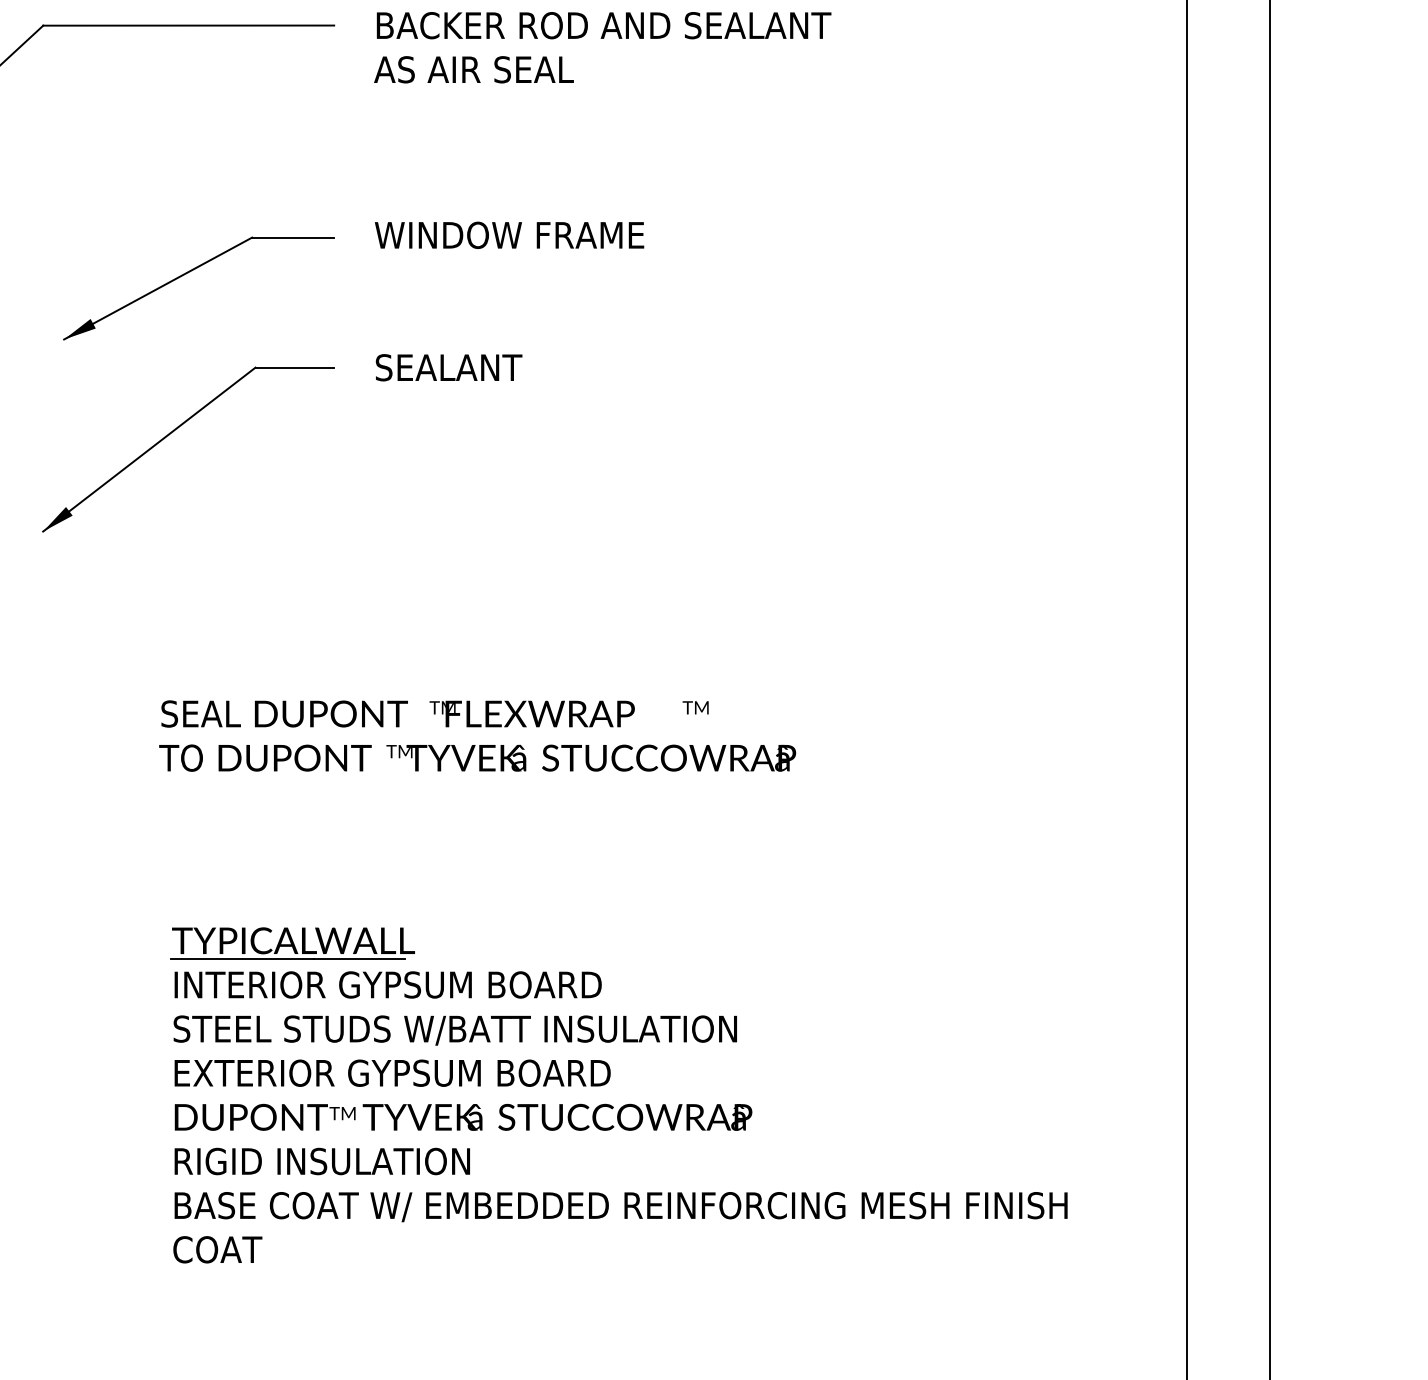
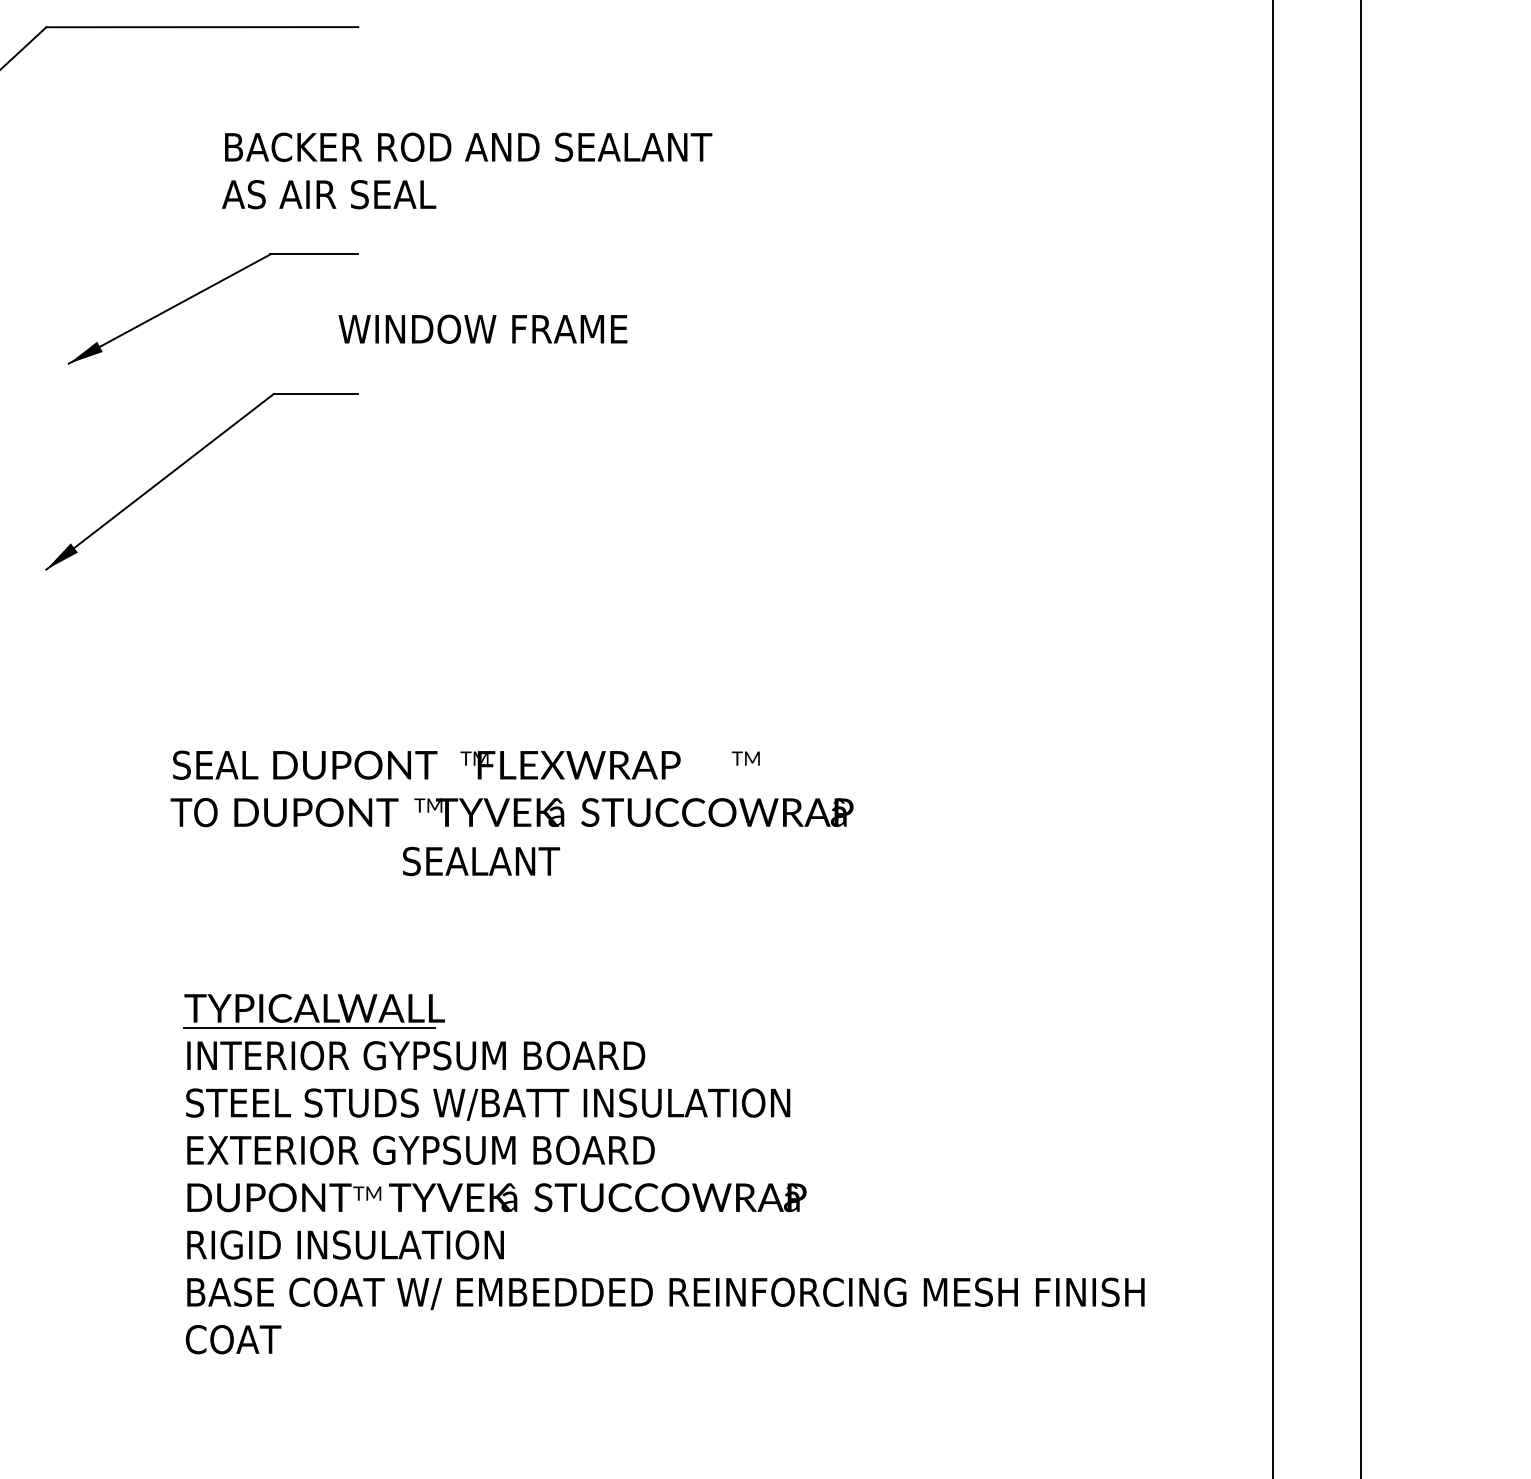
text: (602, 47) -> (466, 170), moved
text: (509, 234) -> (483, 328), moved
text: (448, 367) -> (480, 861), moved

